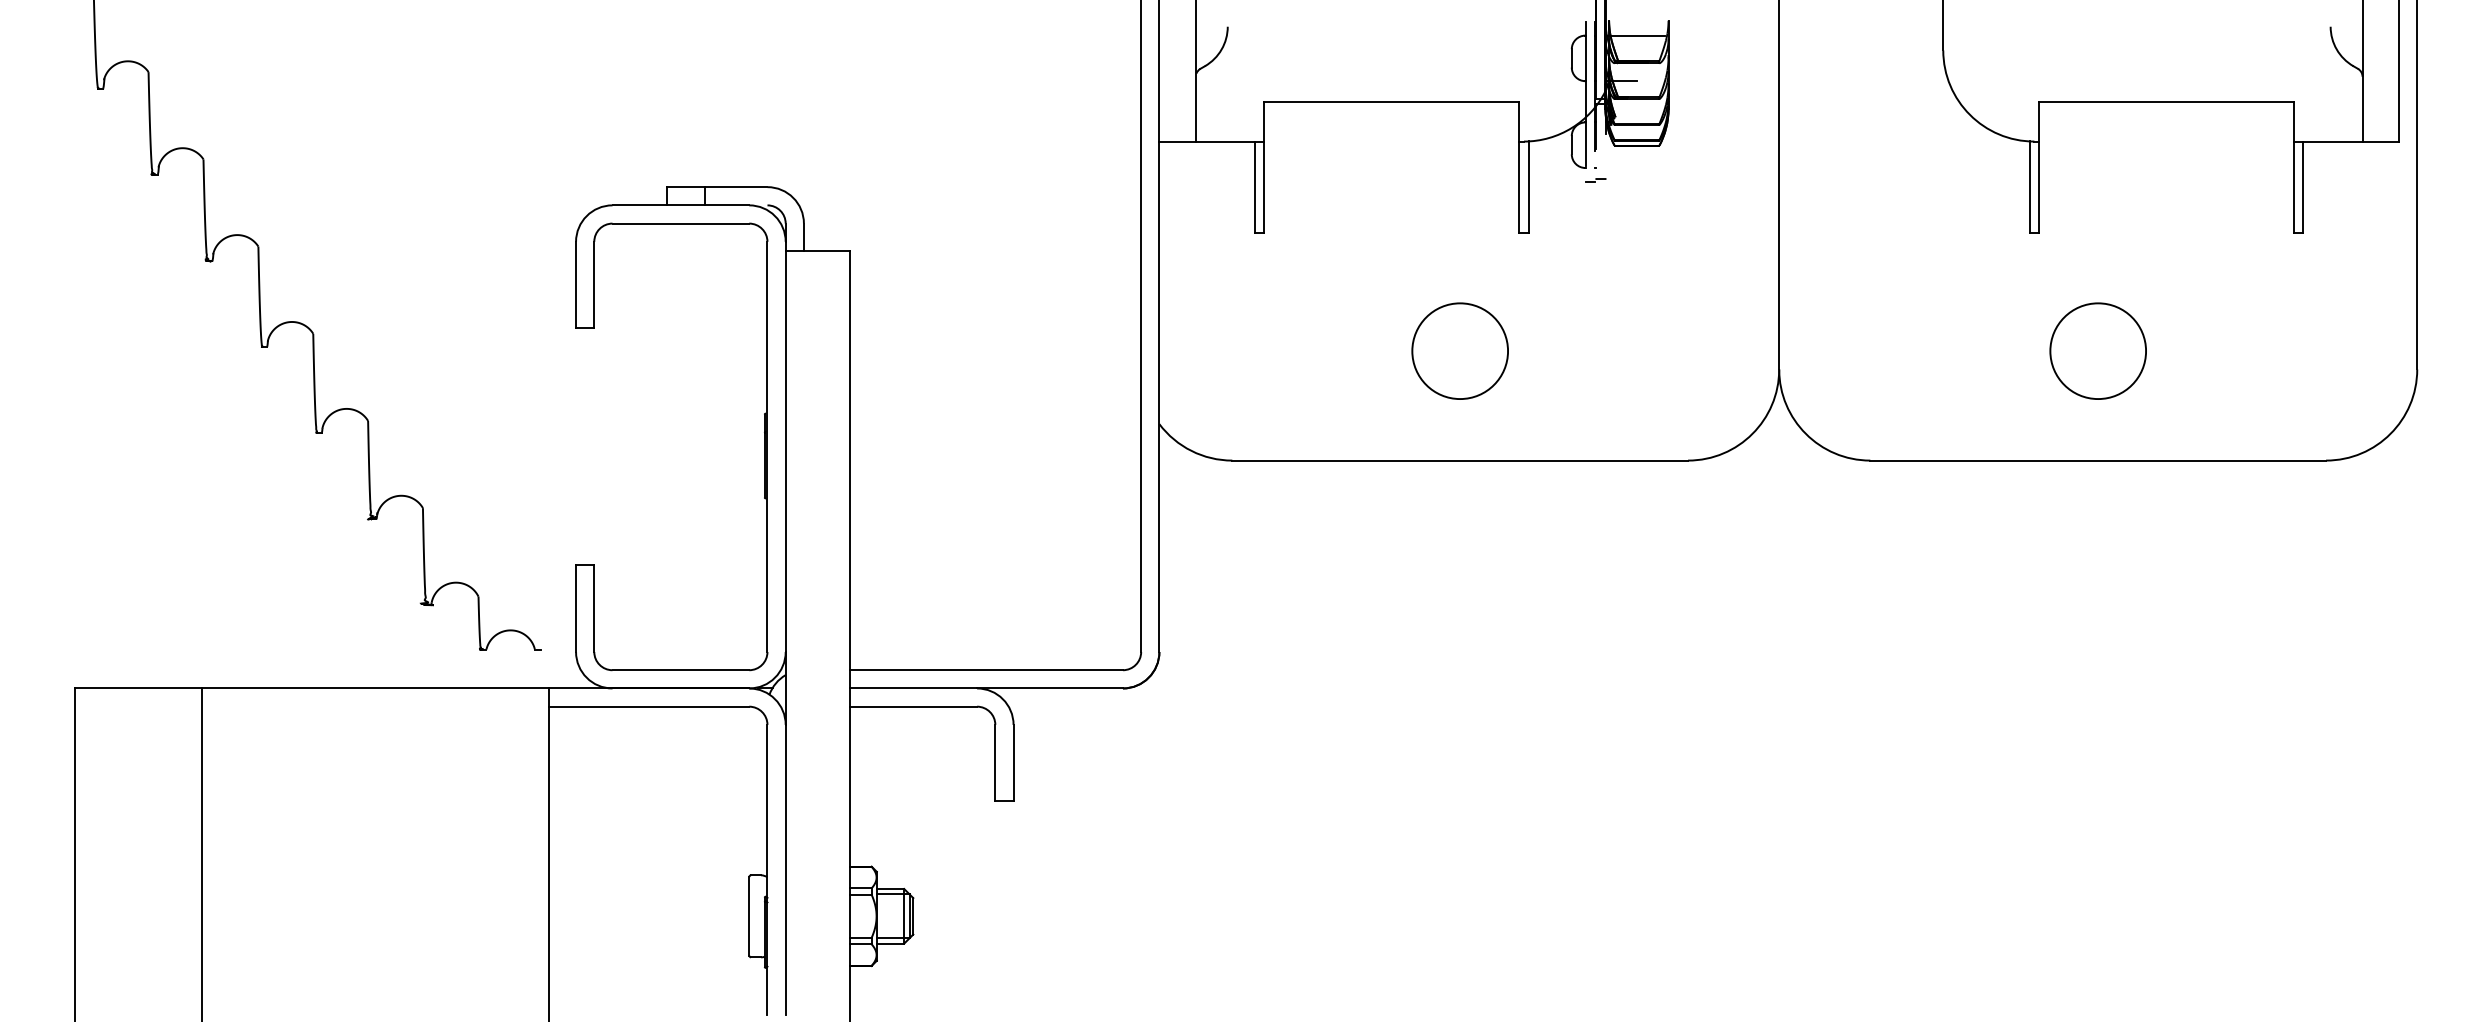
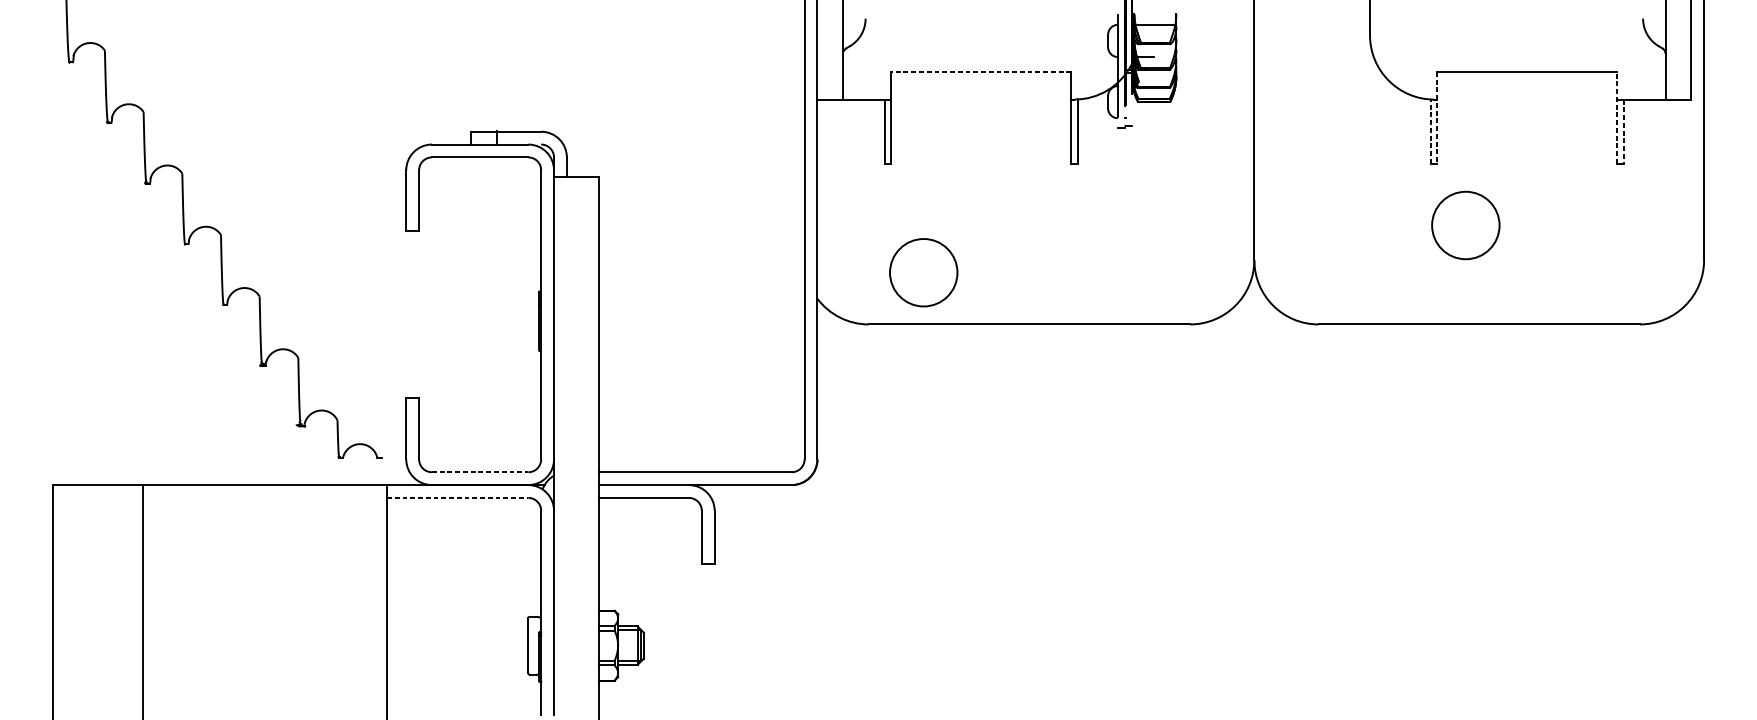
line: (1391, 102) -> (981, 72), solid -> dashed
line: (2294, 167) -> (1617, 117), solid -> dashed
line: (2038, 168) -> (1437, 118), solid -> dashed
line: (2029, 186) -> (1430, 131), solid -> dashed
line: (2303, 187) -> (1623, 131), solid -> dashed
circle: (1459, 350) -> (923, 272), moved
circle: (2097, 350) -> (1465, 225), moved
line: (681, 670) -> (480, 472), solid -> dashed
line: (649, 706) -> (458, 497), solid -> dashed

